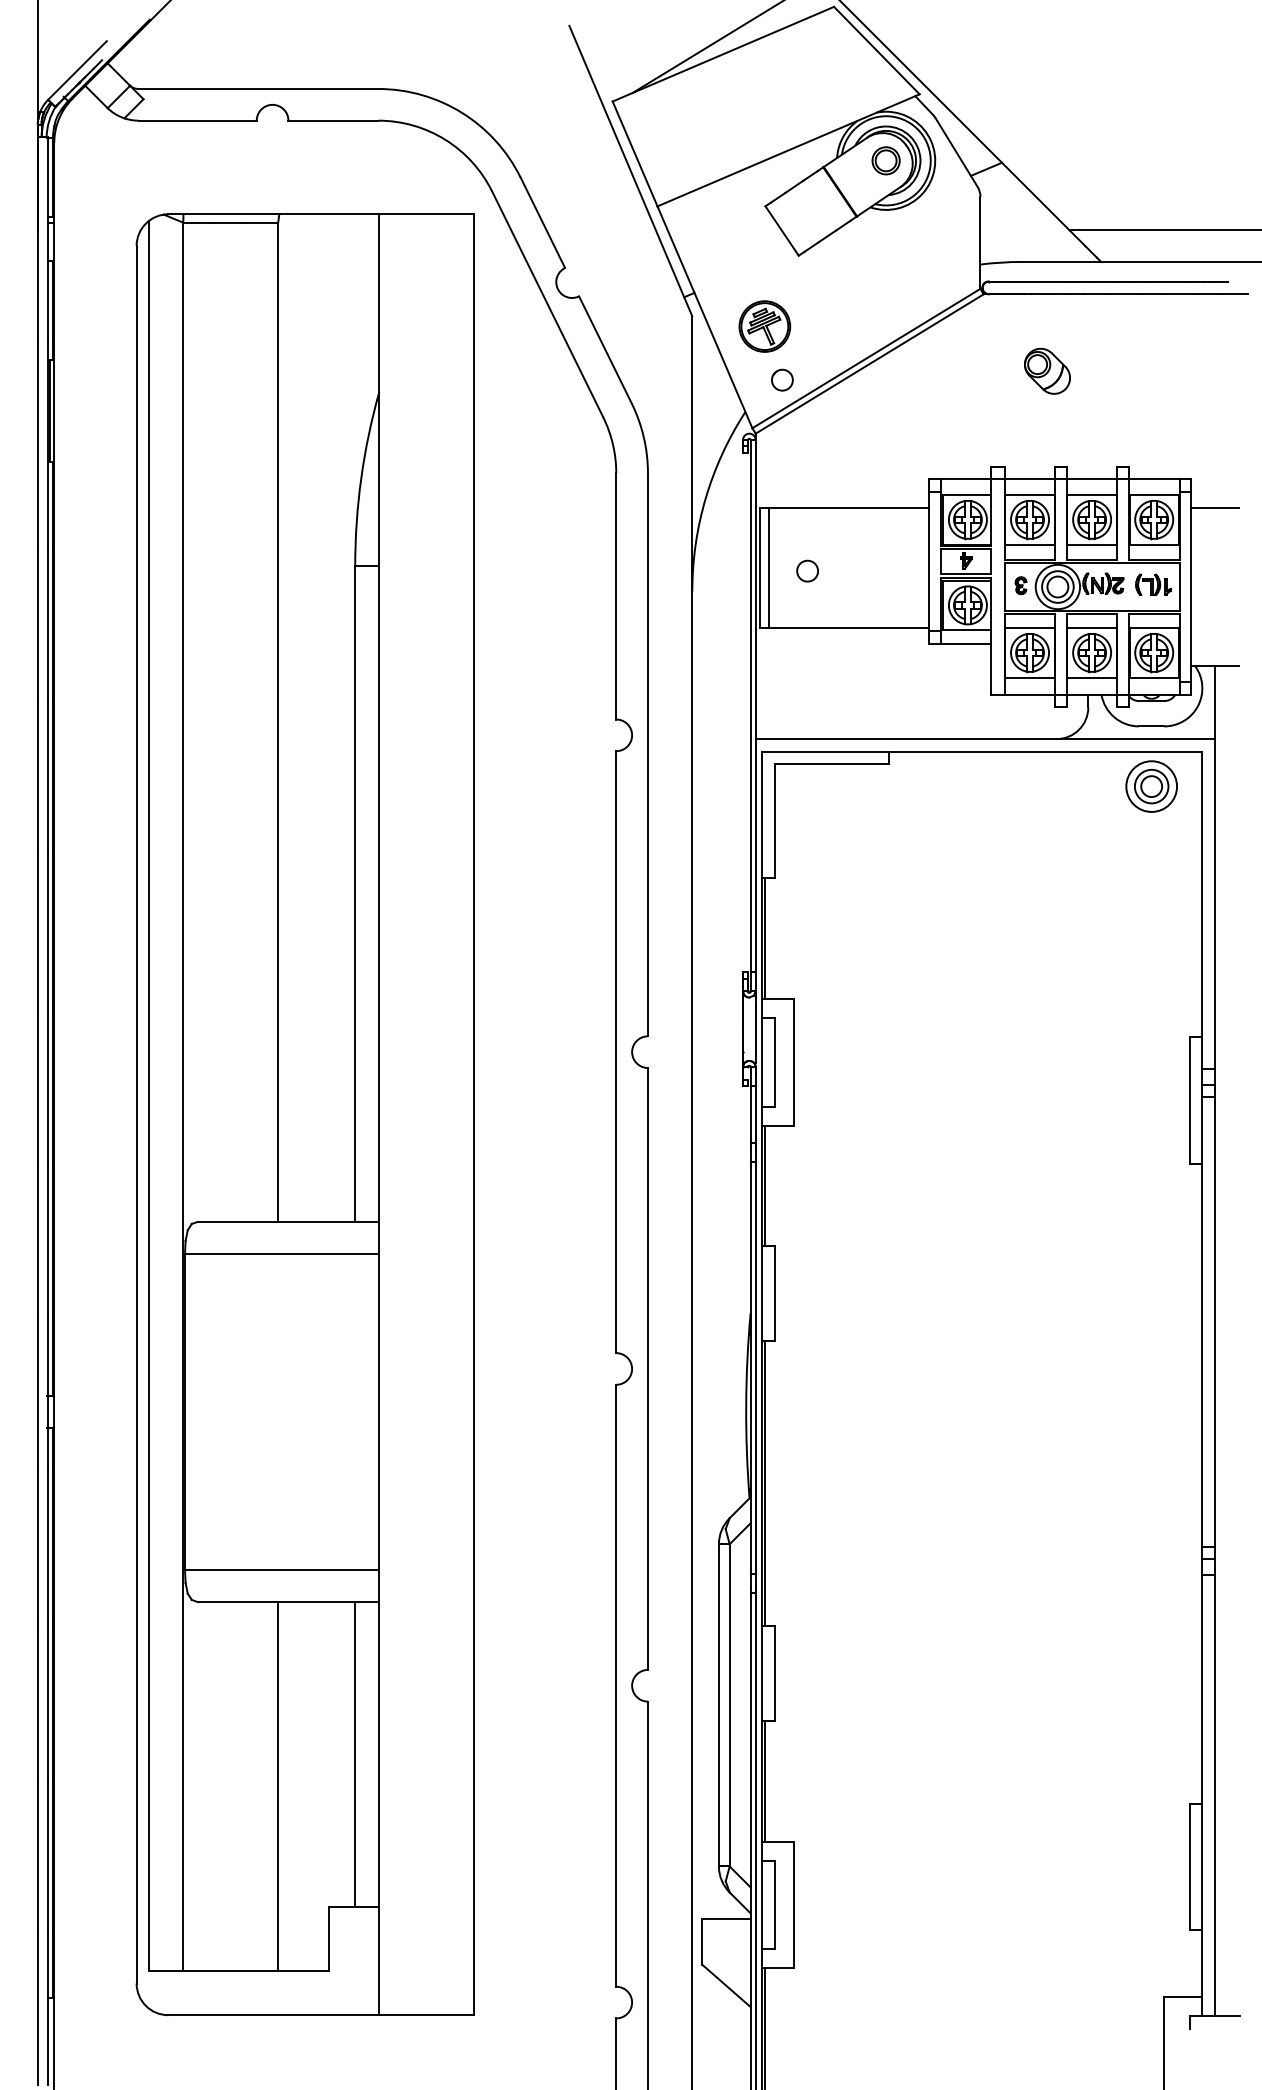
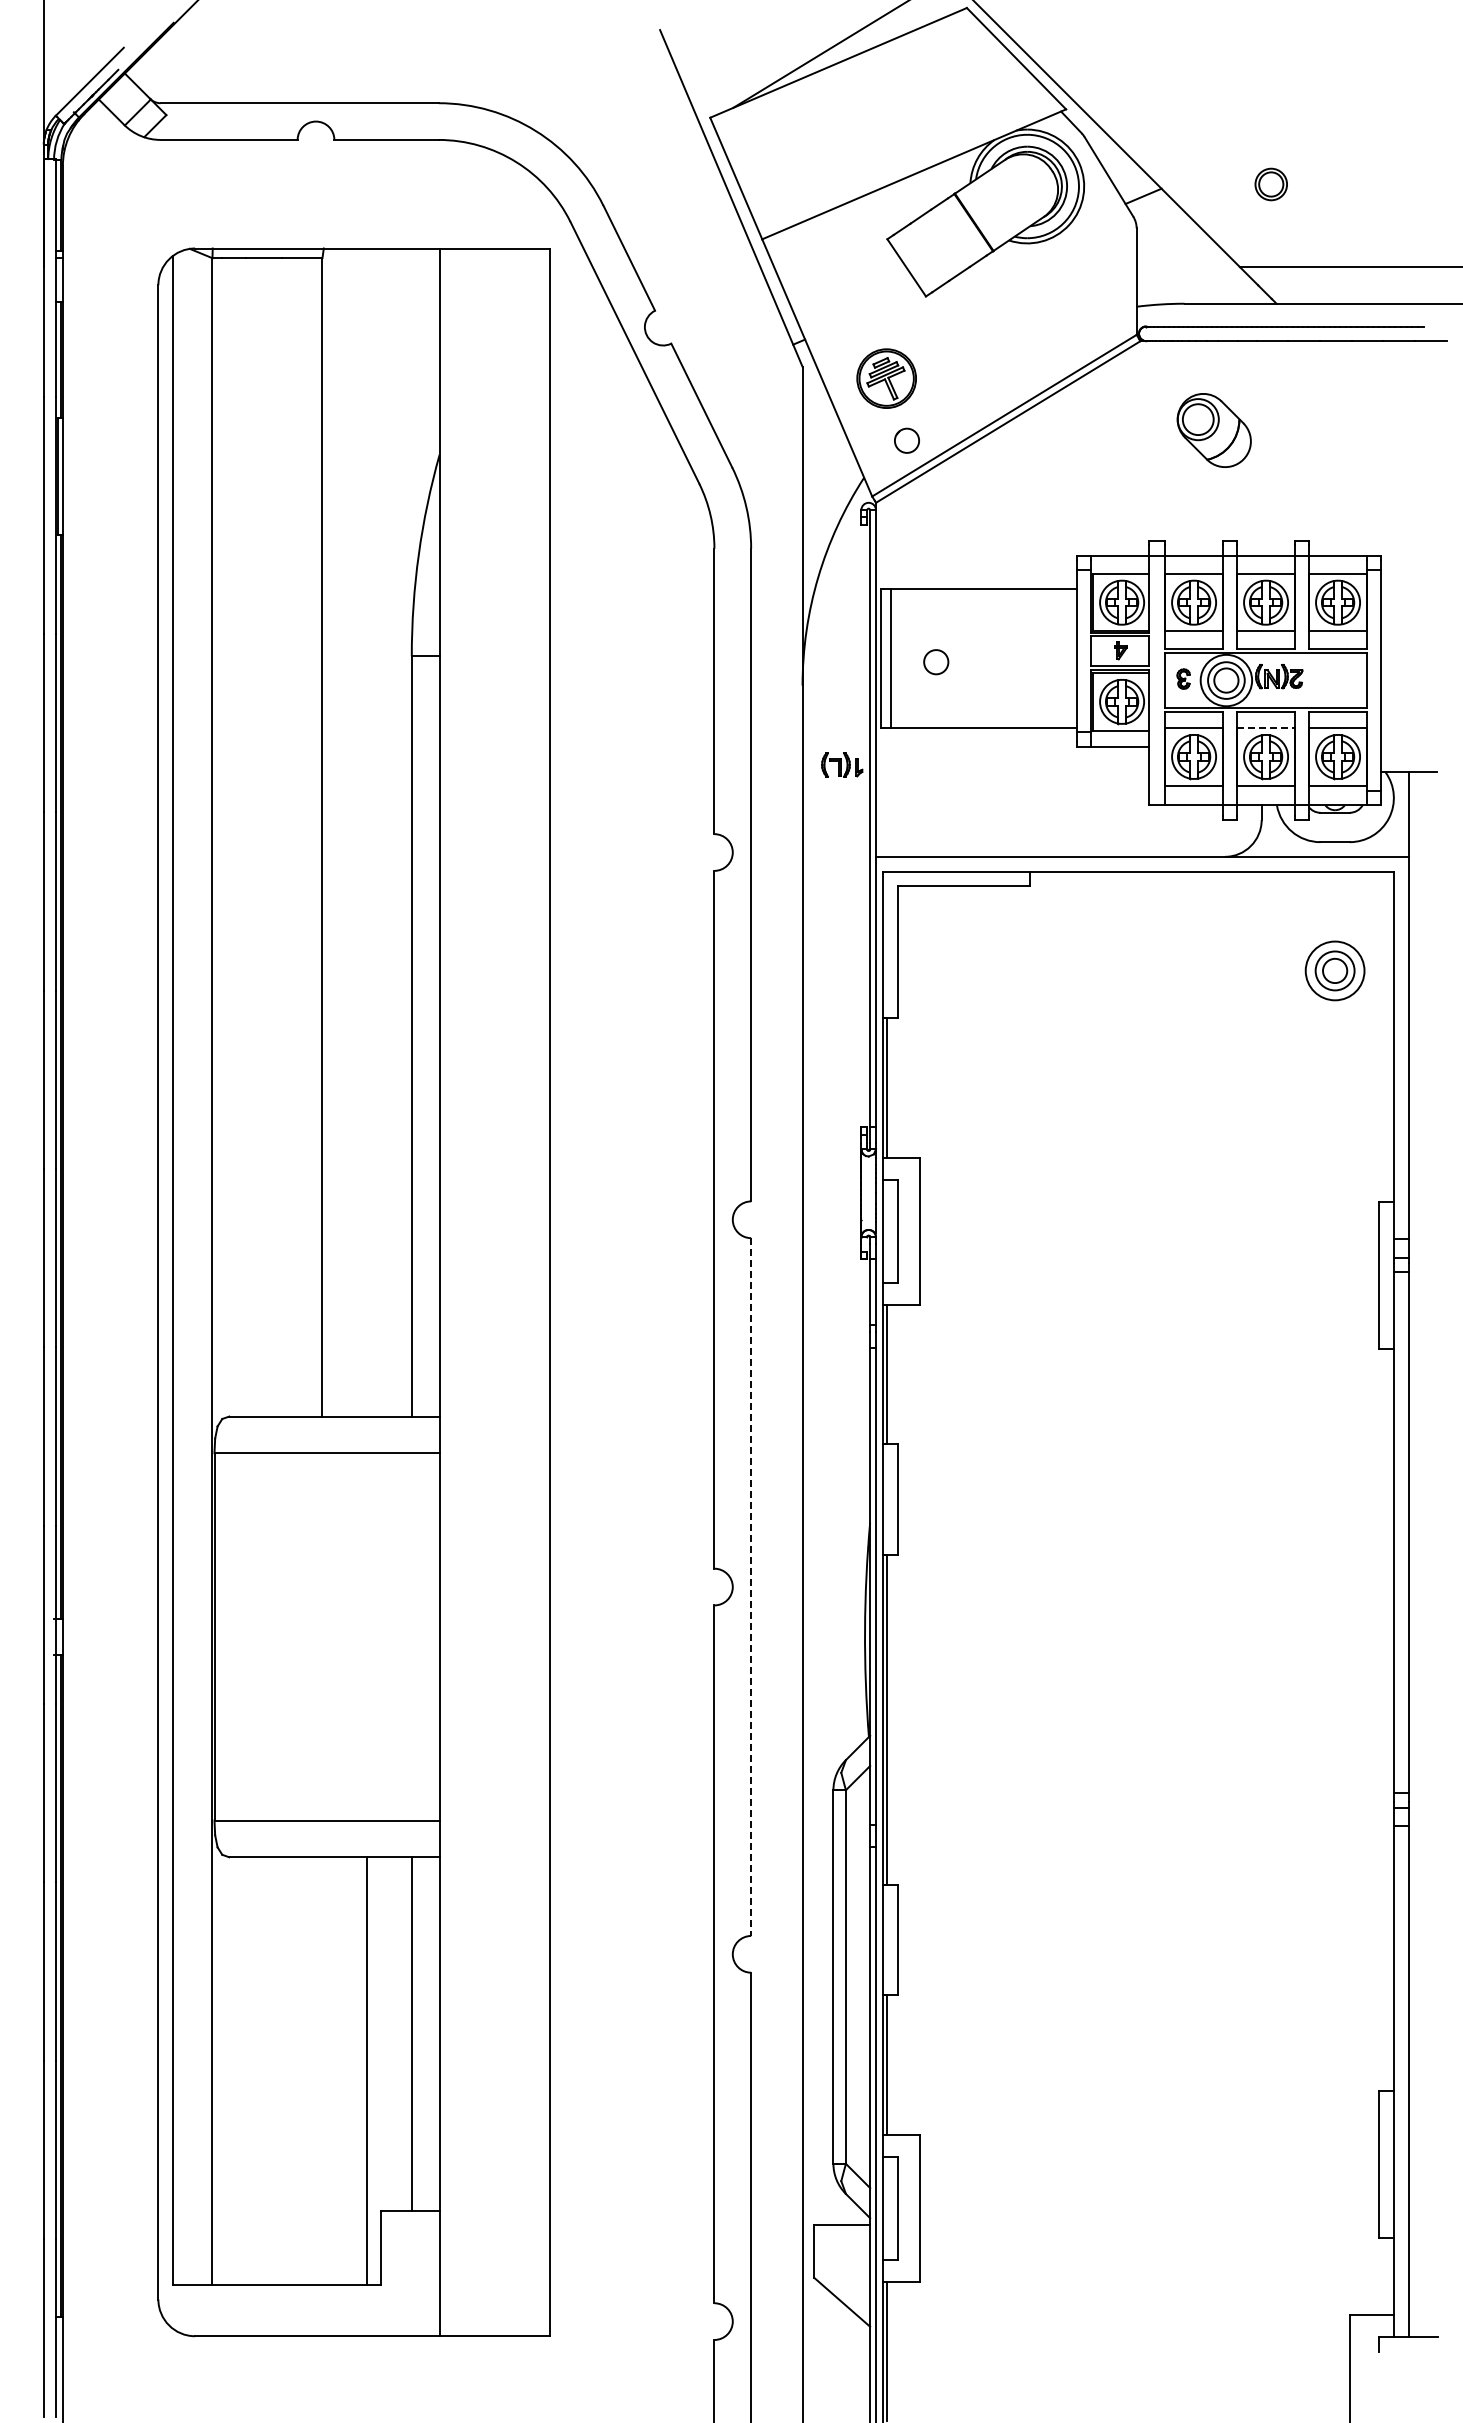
part: (885, 160) -> (1270, 184), moved
part: (1047, 371) -> (1214, 430), size x1.4
line: (1214, 507) -> (1408, 588), removed
part: (1153, 584) -> (842, 764), moved
line: (1092, 628) -> (1266, 728), solid -> dashed
part: (1151, 786) -> (1334, 970), moved
line: (648, 1369) -> (751, 1587), solid -> dashed
line: (278, 1785) -> (367, 2070), moved

